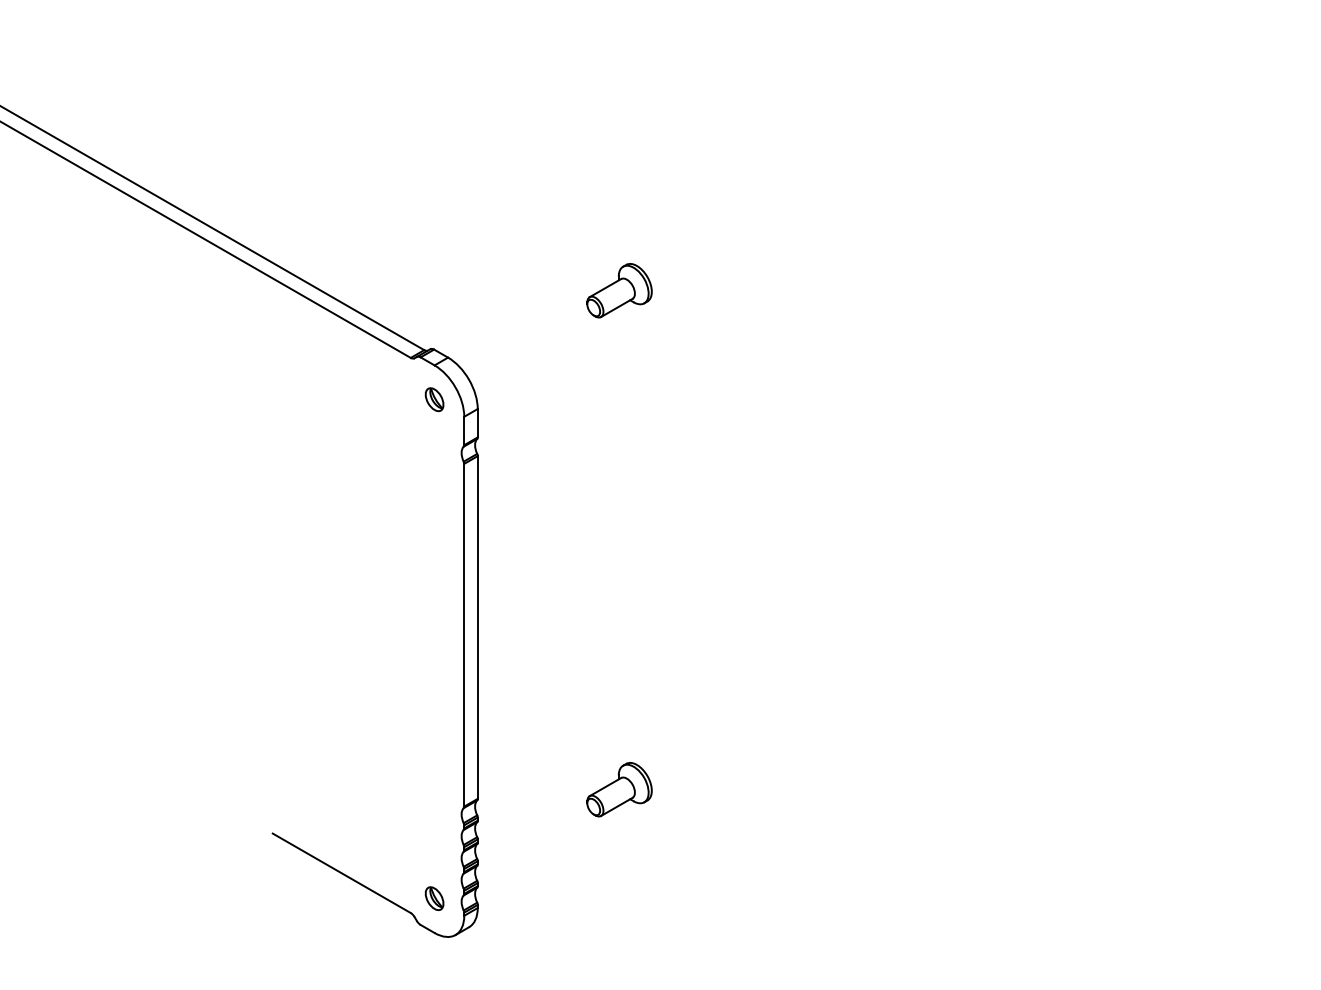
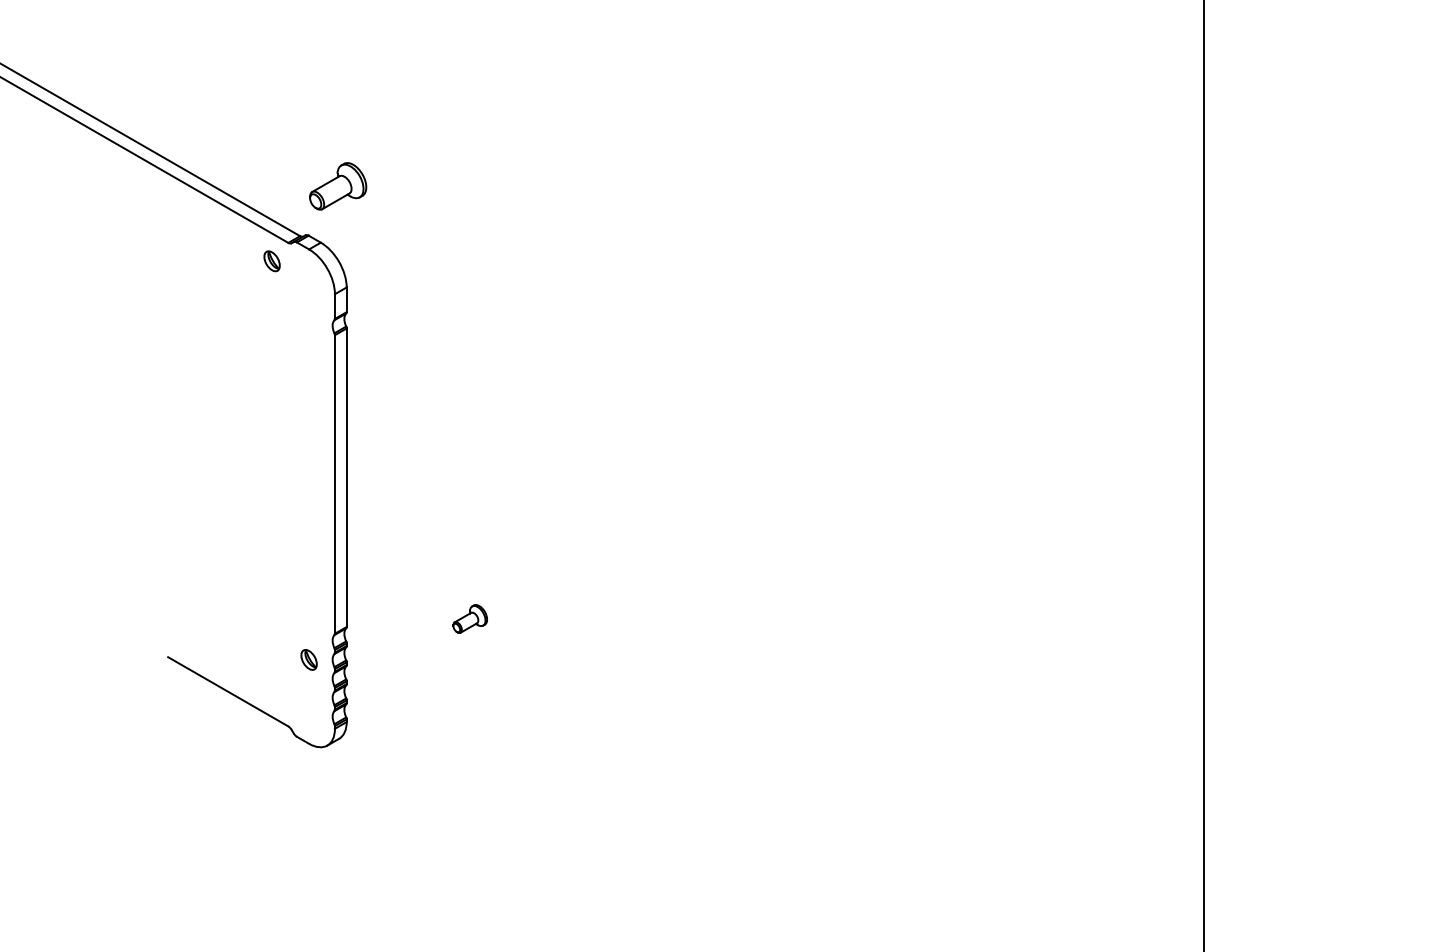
part: (619, 290) -> (338, 186), moved
part: (433, 399) -> (271, 261), moved
part: (619, 789) -> (470, 618), size x0.6
part: (433, 898) -> (308, 659), moved

